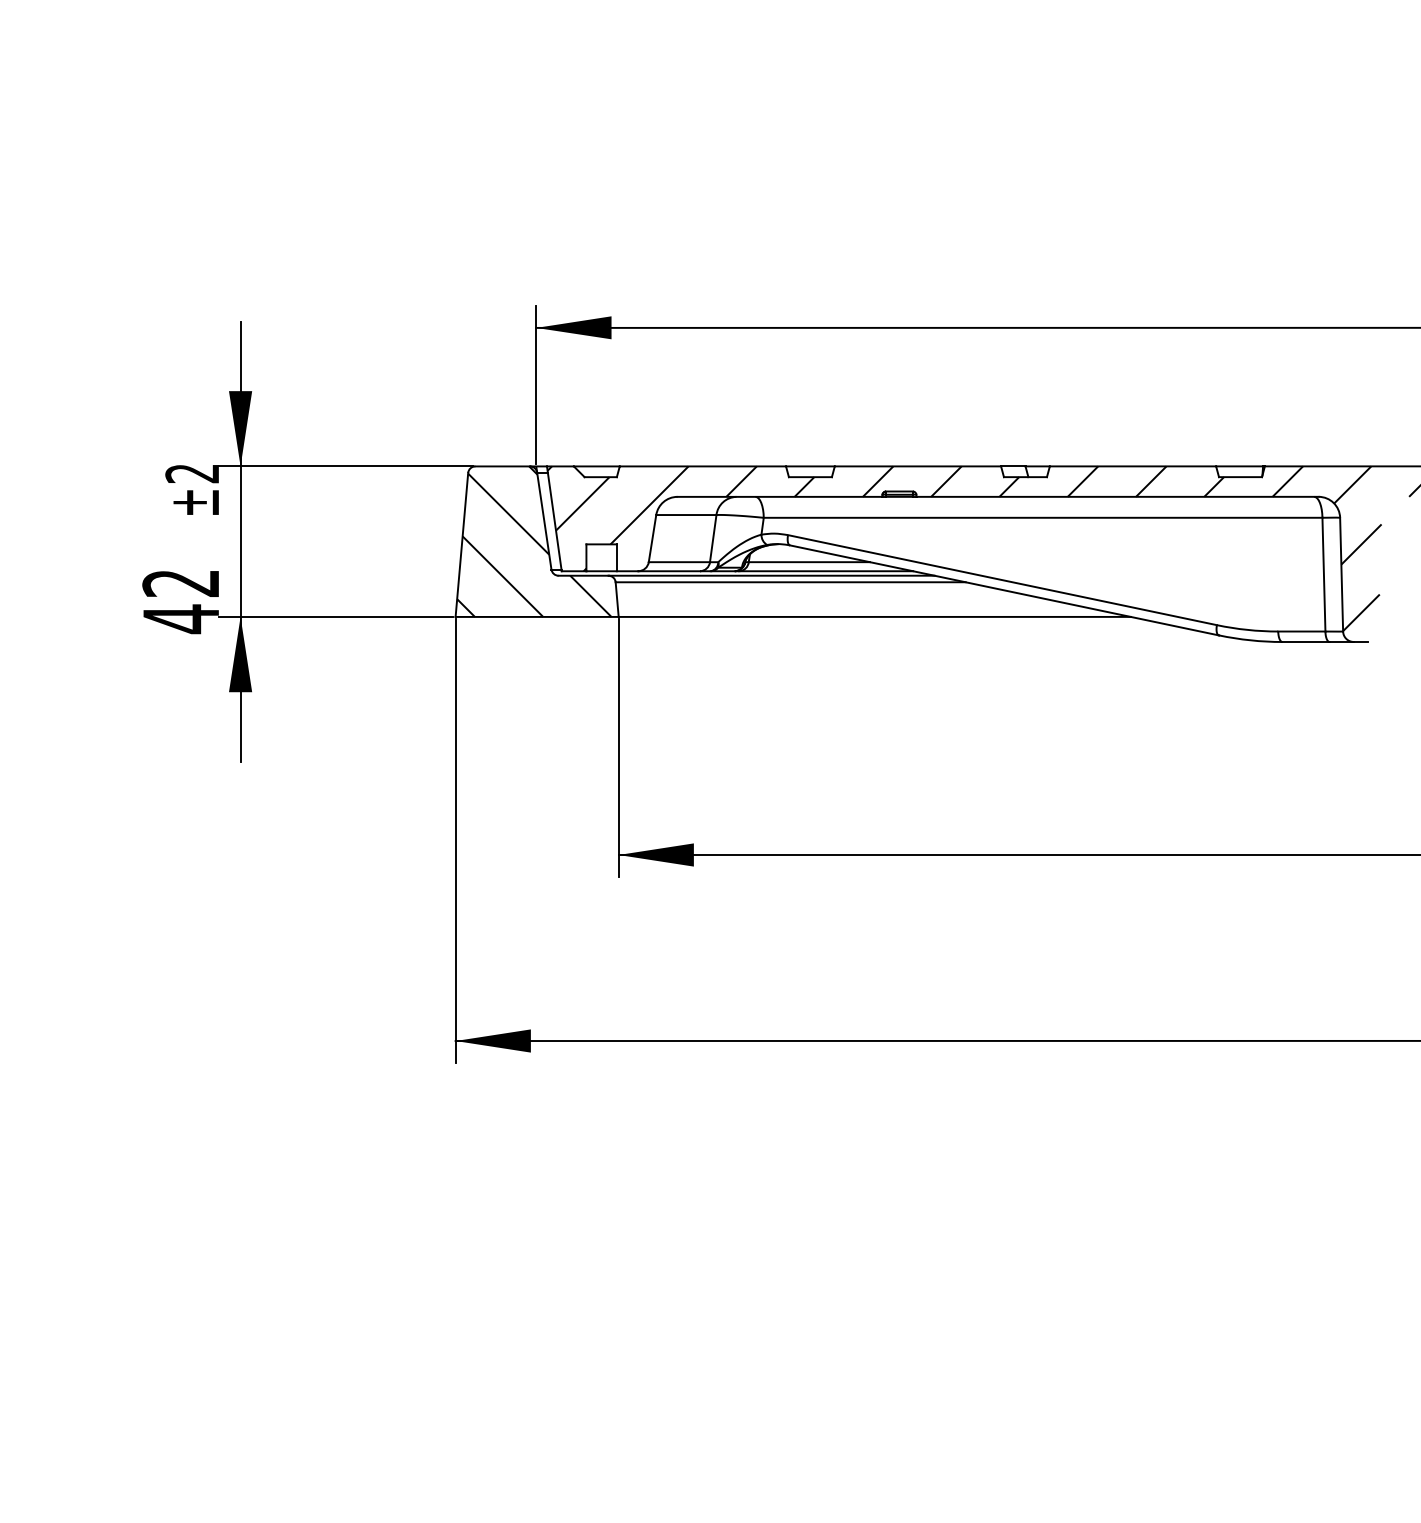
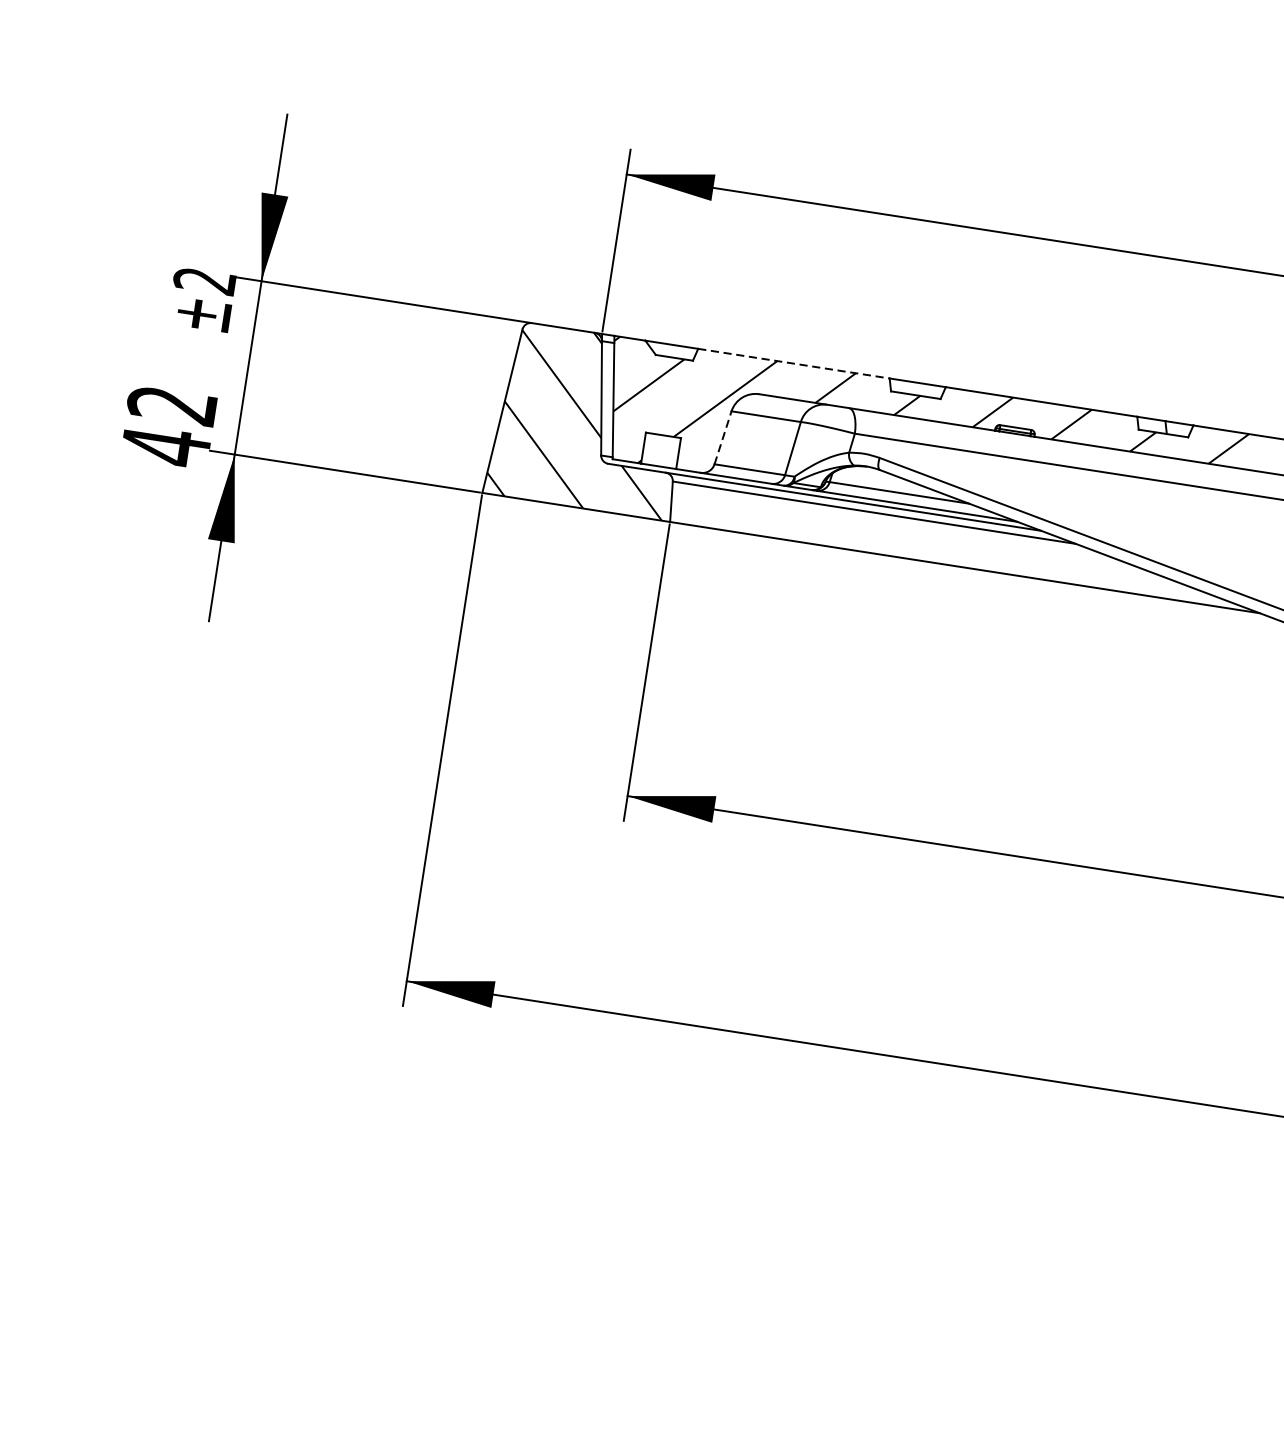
line: (703, 466) -> (794, 363), solid -> dashed
line: (652, 538) -> (723, 437), solid -> dashed

